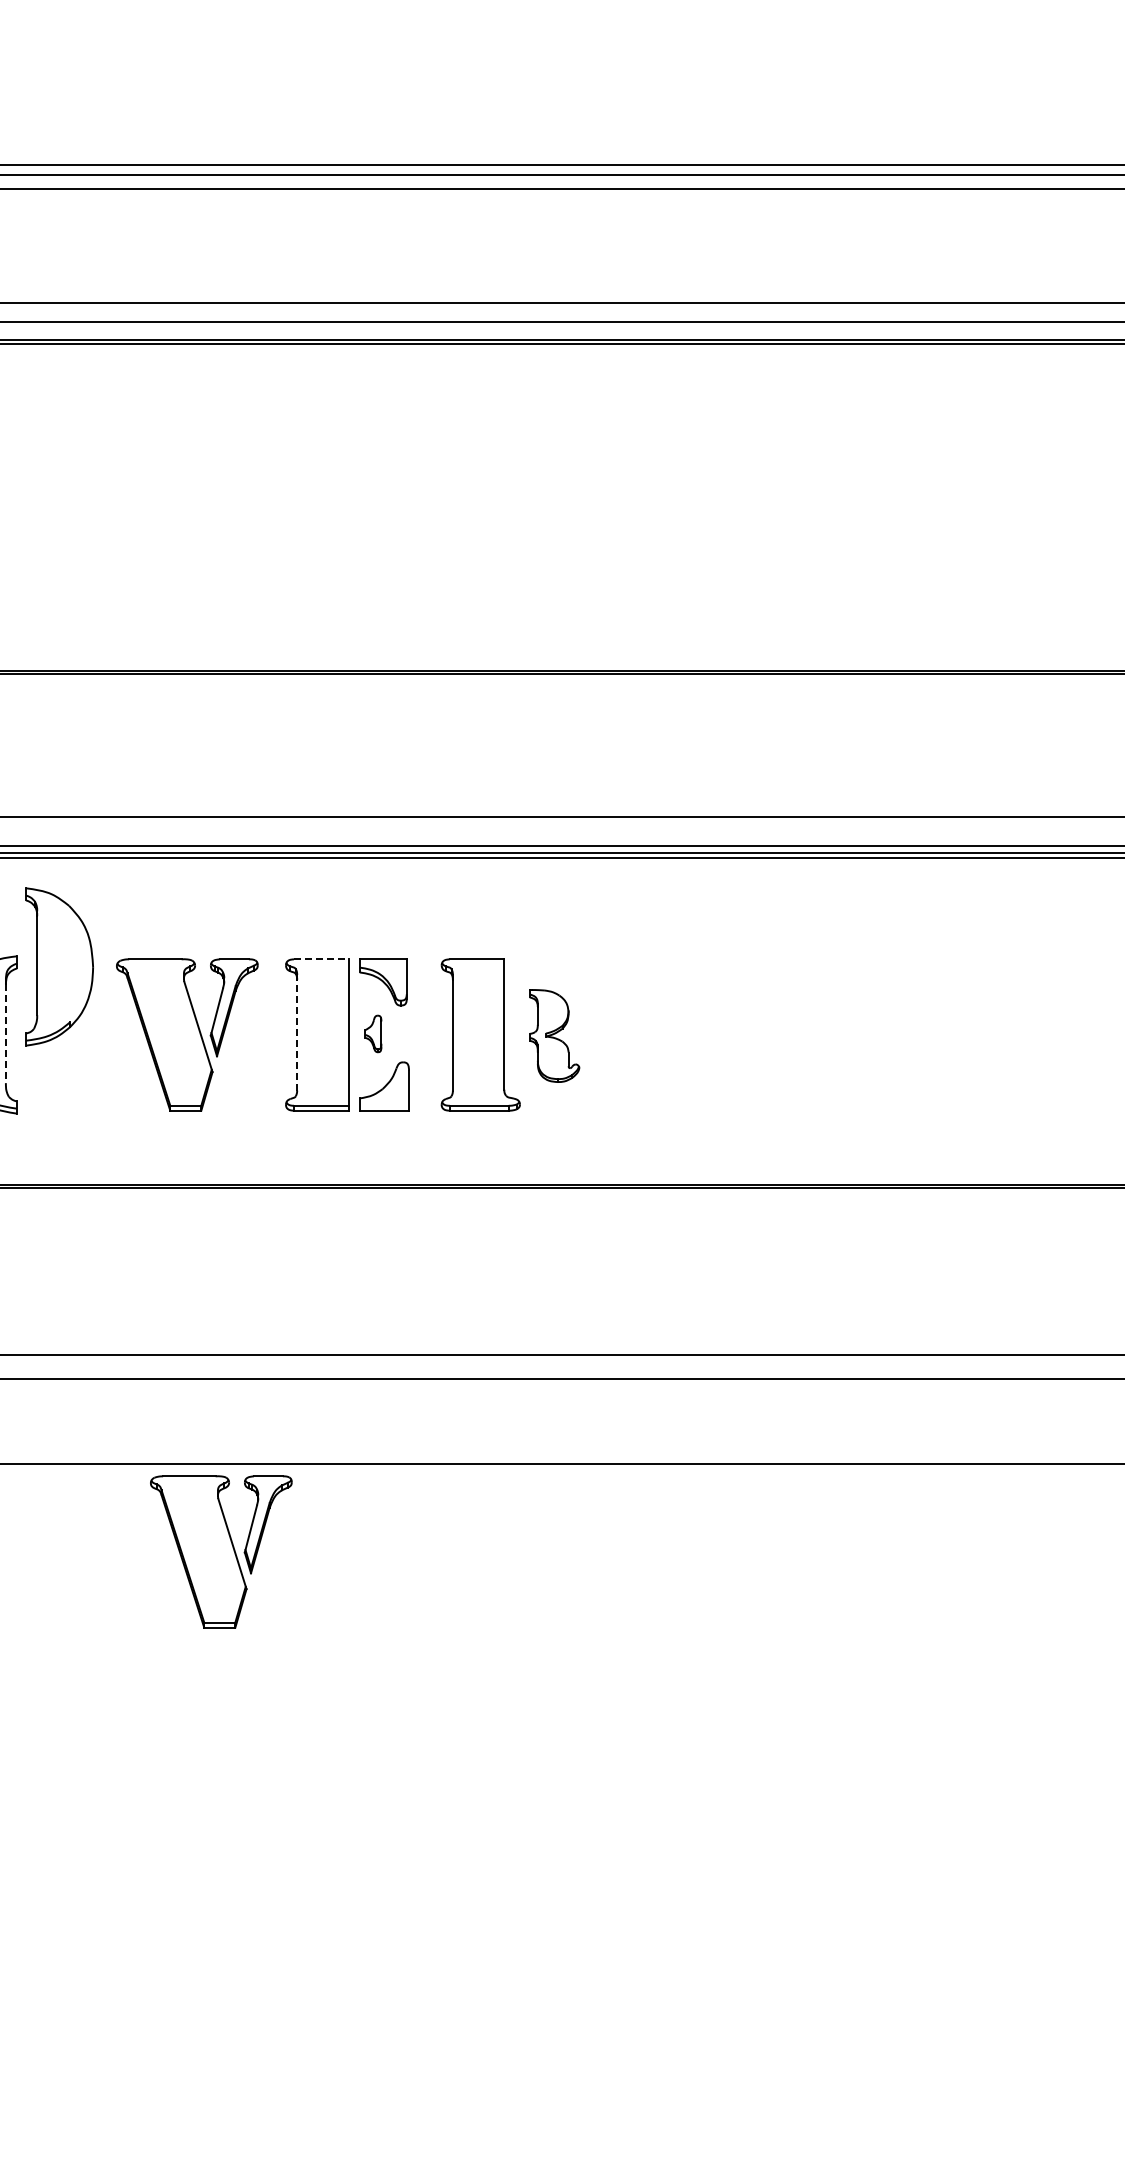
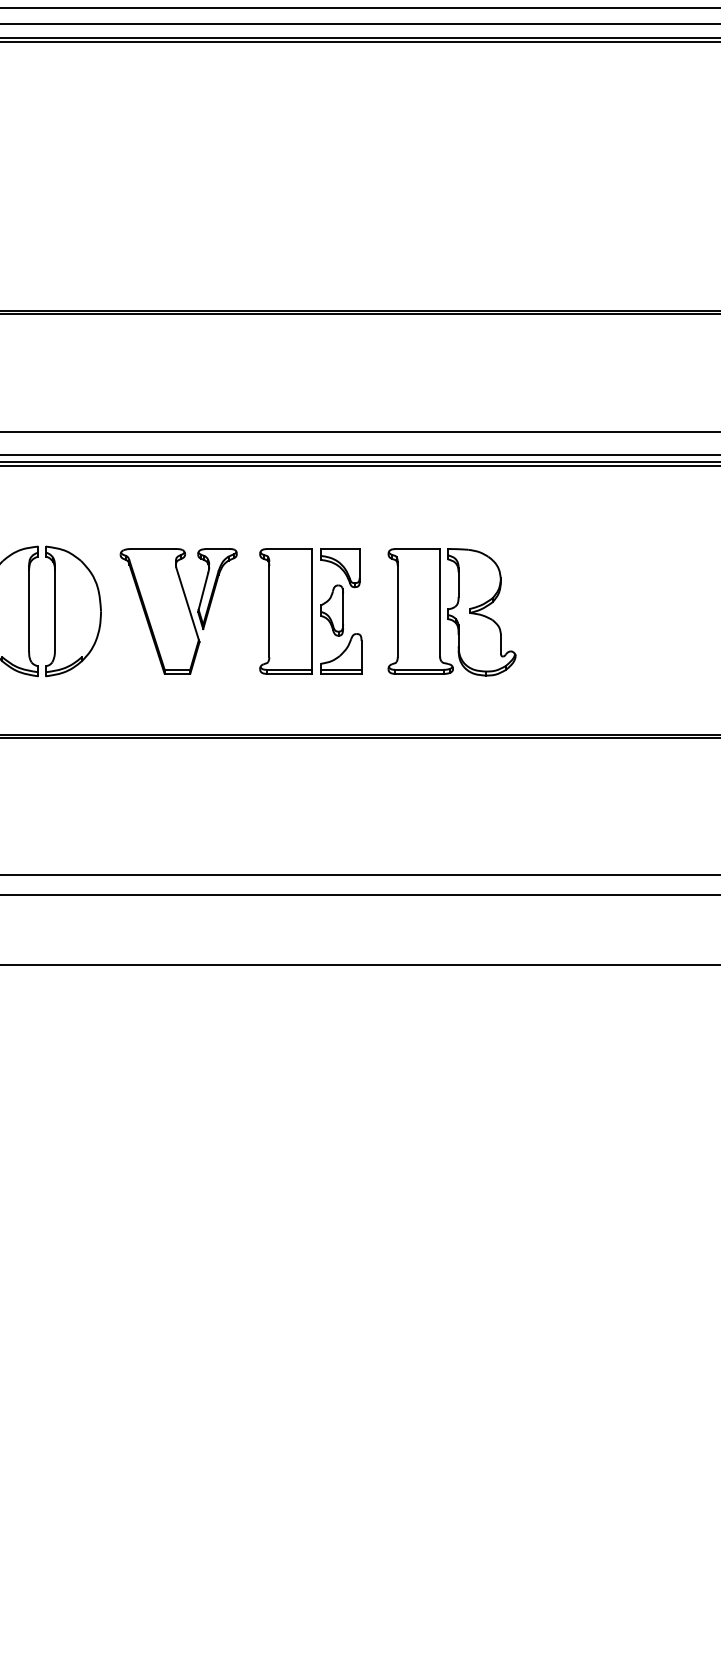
line: (321, 959) -> (289, 549), dashed -> solid
part: (59, 966) -> (73, 611), moved
part: (373, 1033) -> (332, 610), size x1.67
line: (5, 1034) -> (28, 611), dashed -> solid
line: (297, 1034) -> (269, 611), dashed -> solid
part: (554, 1035) -> (481, 611), size x1.67
line: (384, 1105) -> (341, 669), added
part: (221, 1551) -> (206, 1037), removed

